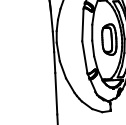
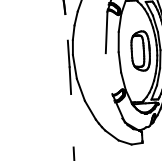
line: (51, 21) -> (66, 27), removed
line: (84, 57) -> (108, 73), removed
line: (56, 93) -> (72, 120), removed

